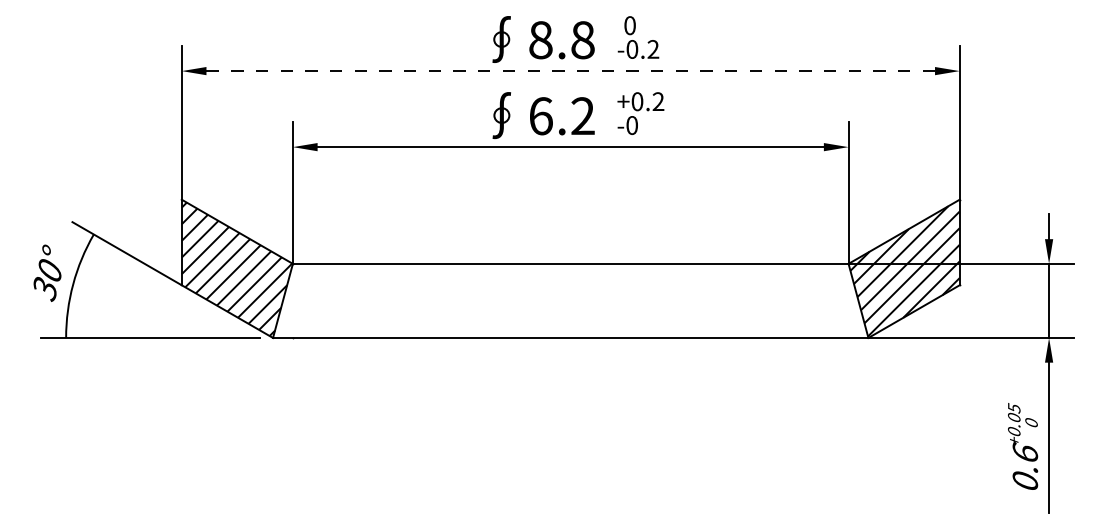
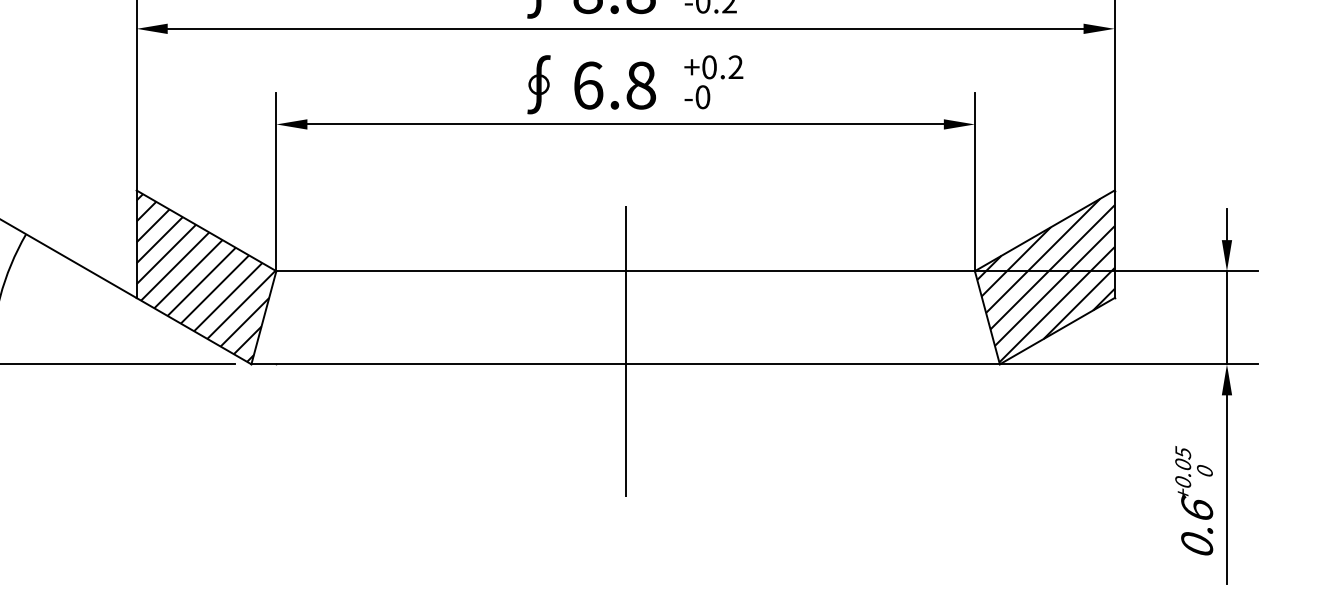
line: (571, 71) -> (626, 29), dashed -> solid
text: (582, 116) -> (640, 85), 6.2 -> 6.8
line: (570, 327) -> (625, 351), added

